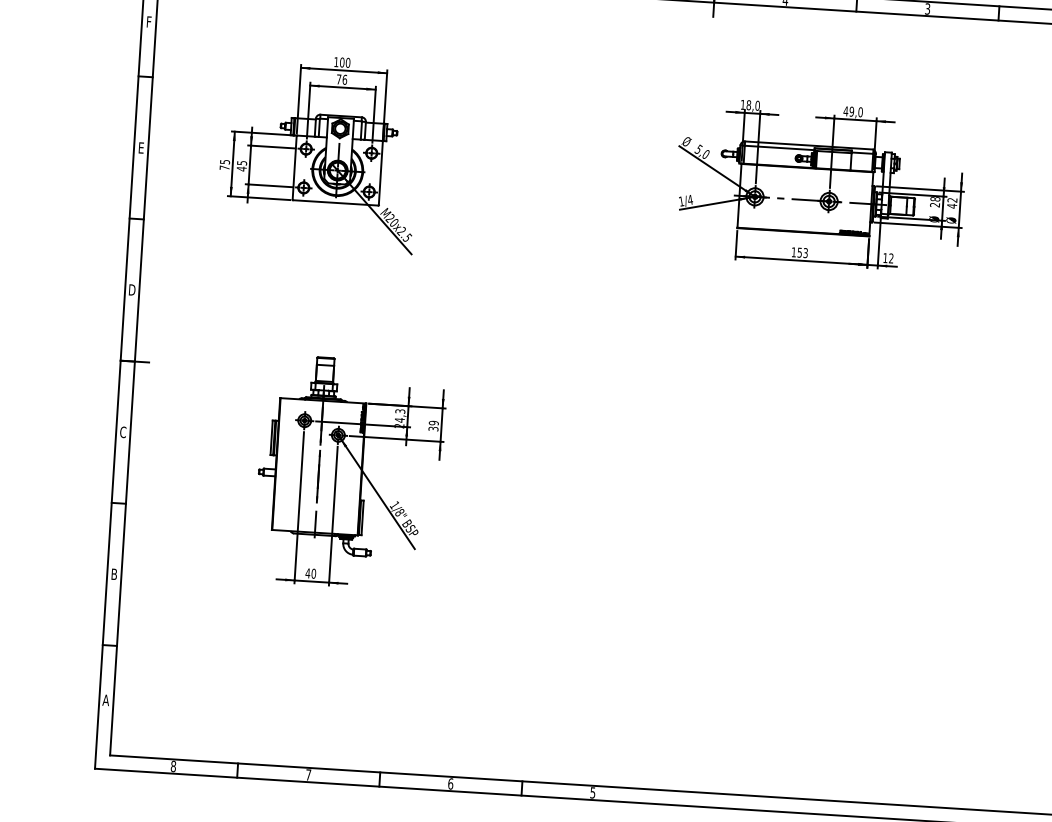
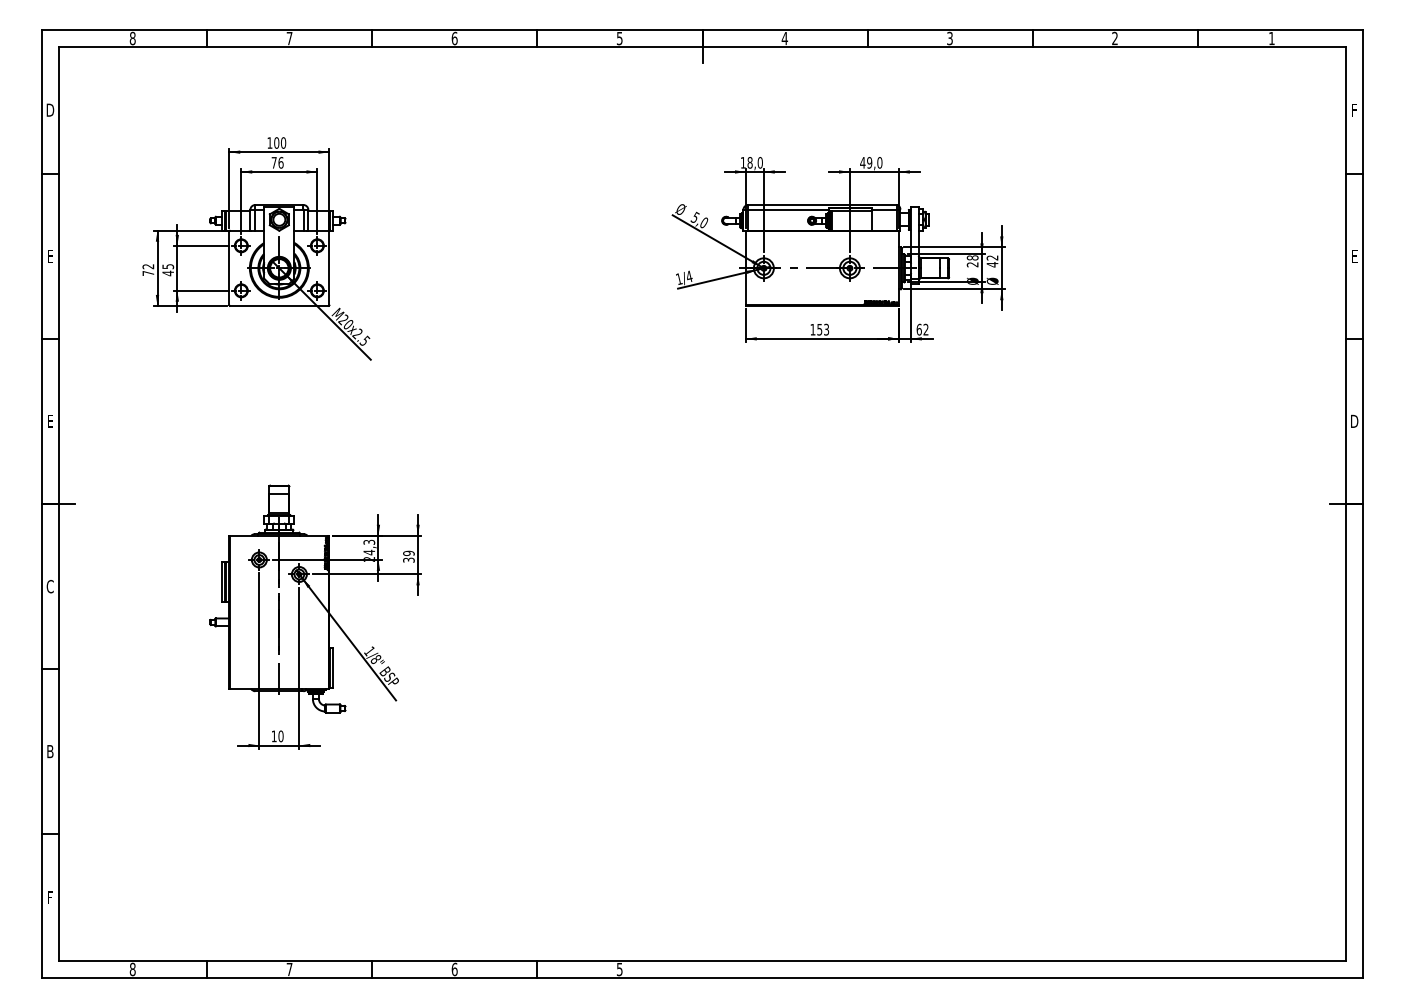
text: (149, 21) -> (50, 109), F -> D
text: (225, 161) -> (148, 266), 75 -> 72
text: (884, 257) -> (918, 329), 12 -> 62
text: (132, 289) -> (50, 420), D -> E
text: (307, 573) -> (273, 736), 40 -> 10
text: (105, 699) -> (49, 897), A -> F

